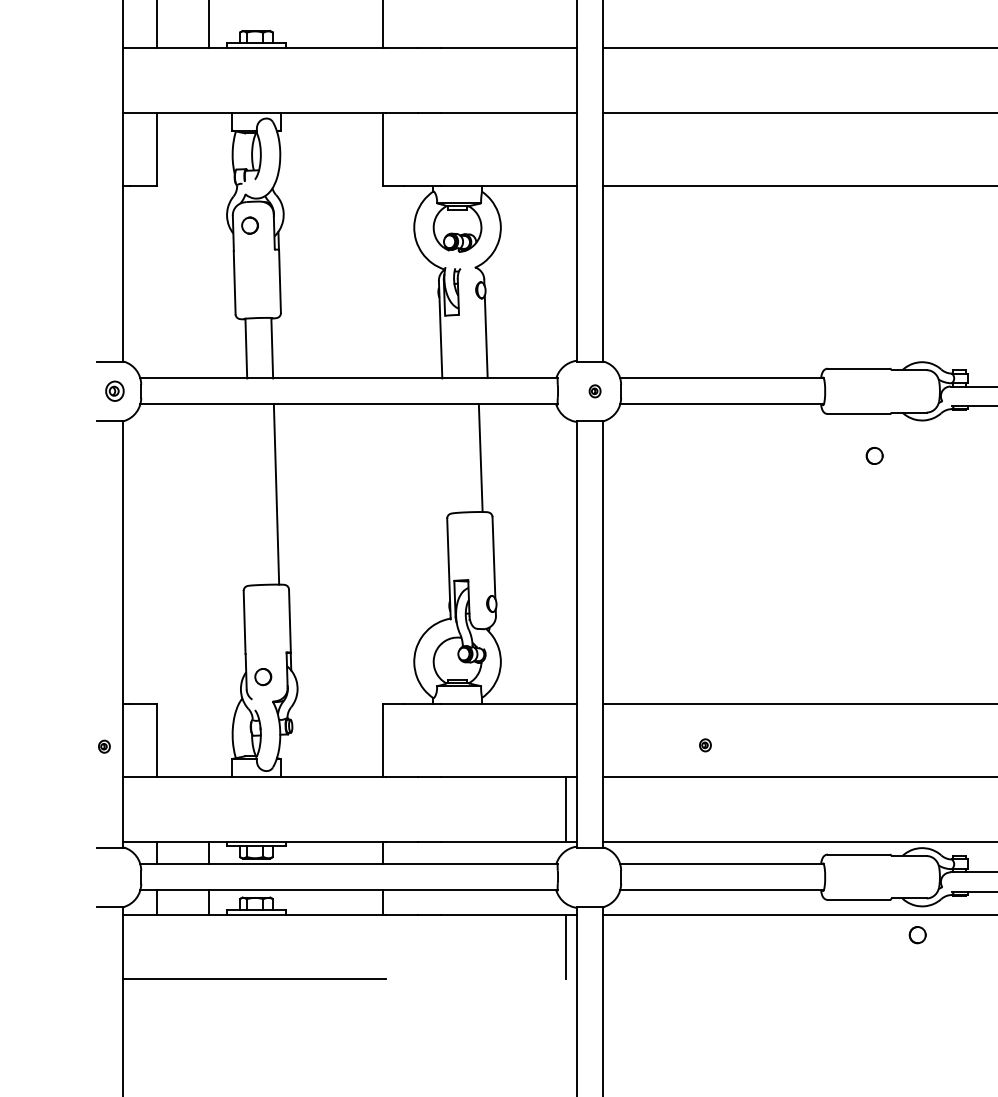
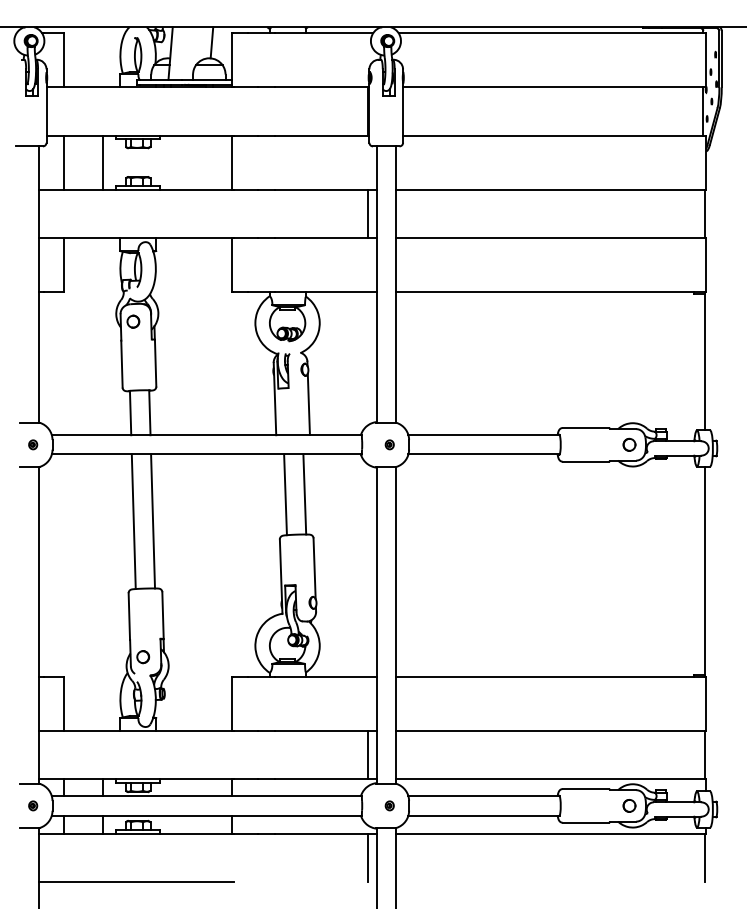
line: (565, 80) -> (367, 213), added
part: (115, 390) -> (33, 444), size x0.62
part: (874, 455) -> (629, 444), moved
line: (454, 458) -> (285, 494), added
line: (250, 494) -> (133, 521), added
part: (705, 744) -> (389, 805), moved
part: (104, 746) -> (33, 805), moved
part: (917, 934) -> (629, 805), moved

